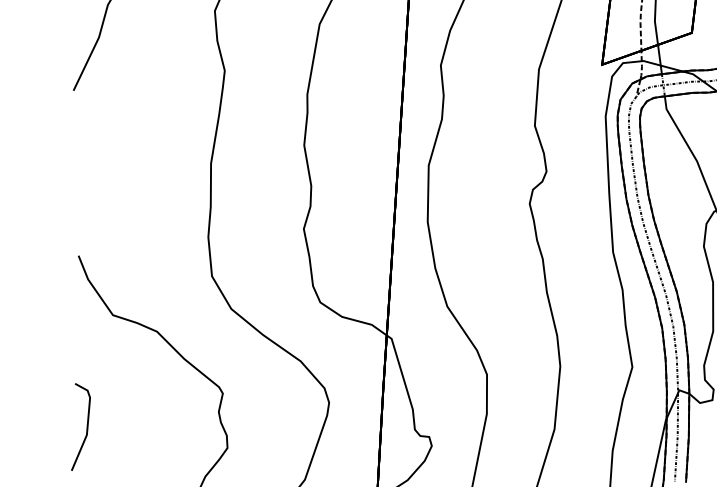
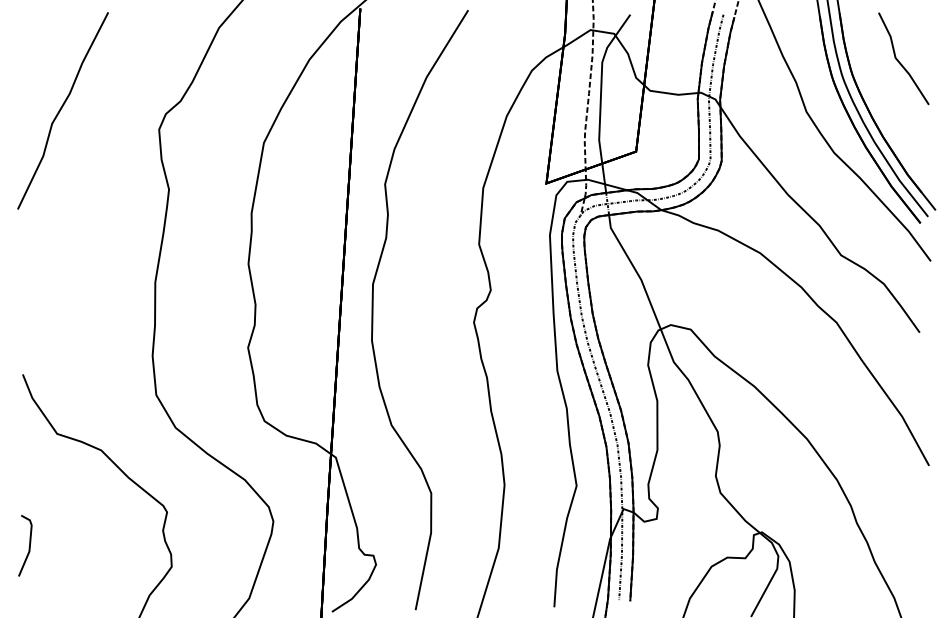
part: (81, 426) -> (25, 545), size x0.7

